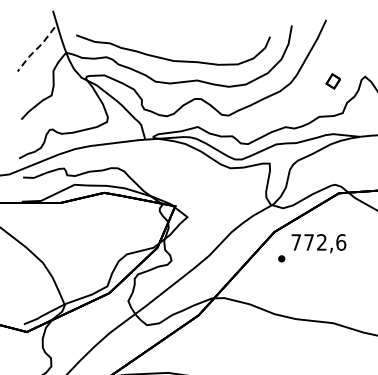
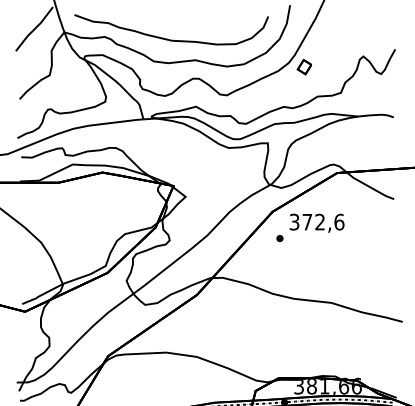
line: (36, 49) -> (34, 29), dashed -> solid
part: (333, 80) -> (304, 66), moved
text: (296, 241) -> (294, 221), 772,6 -> 372,6

